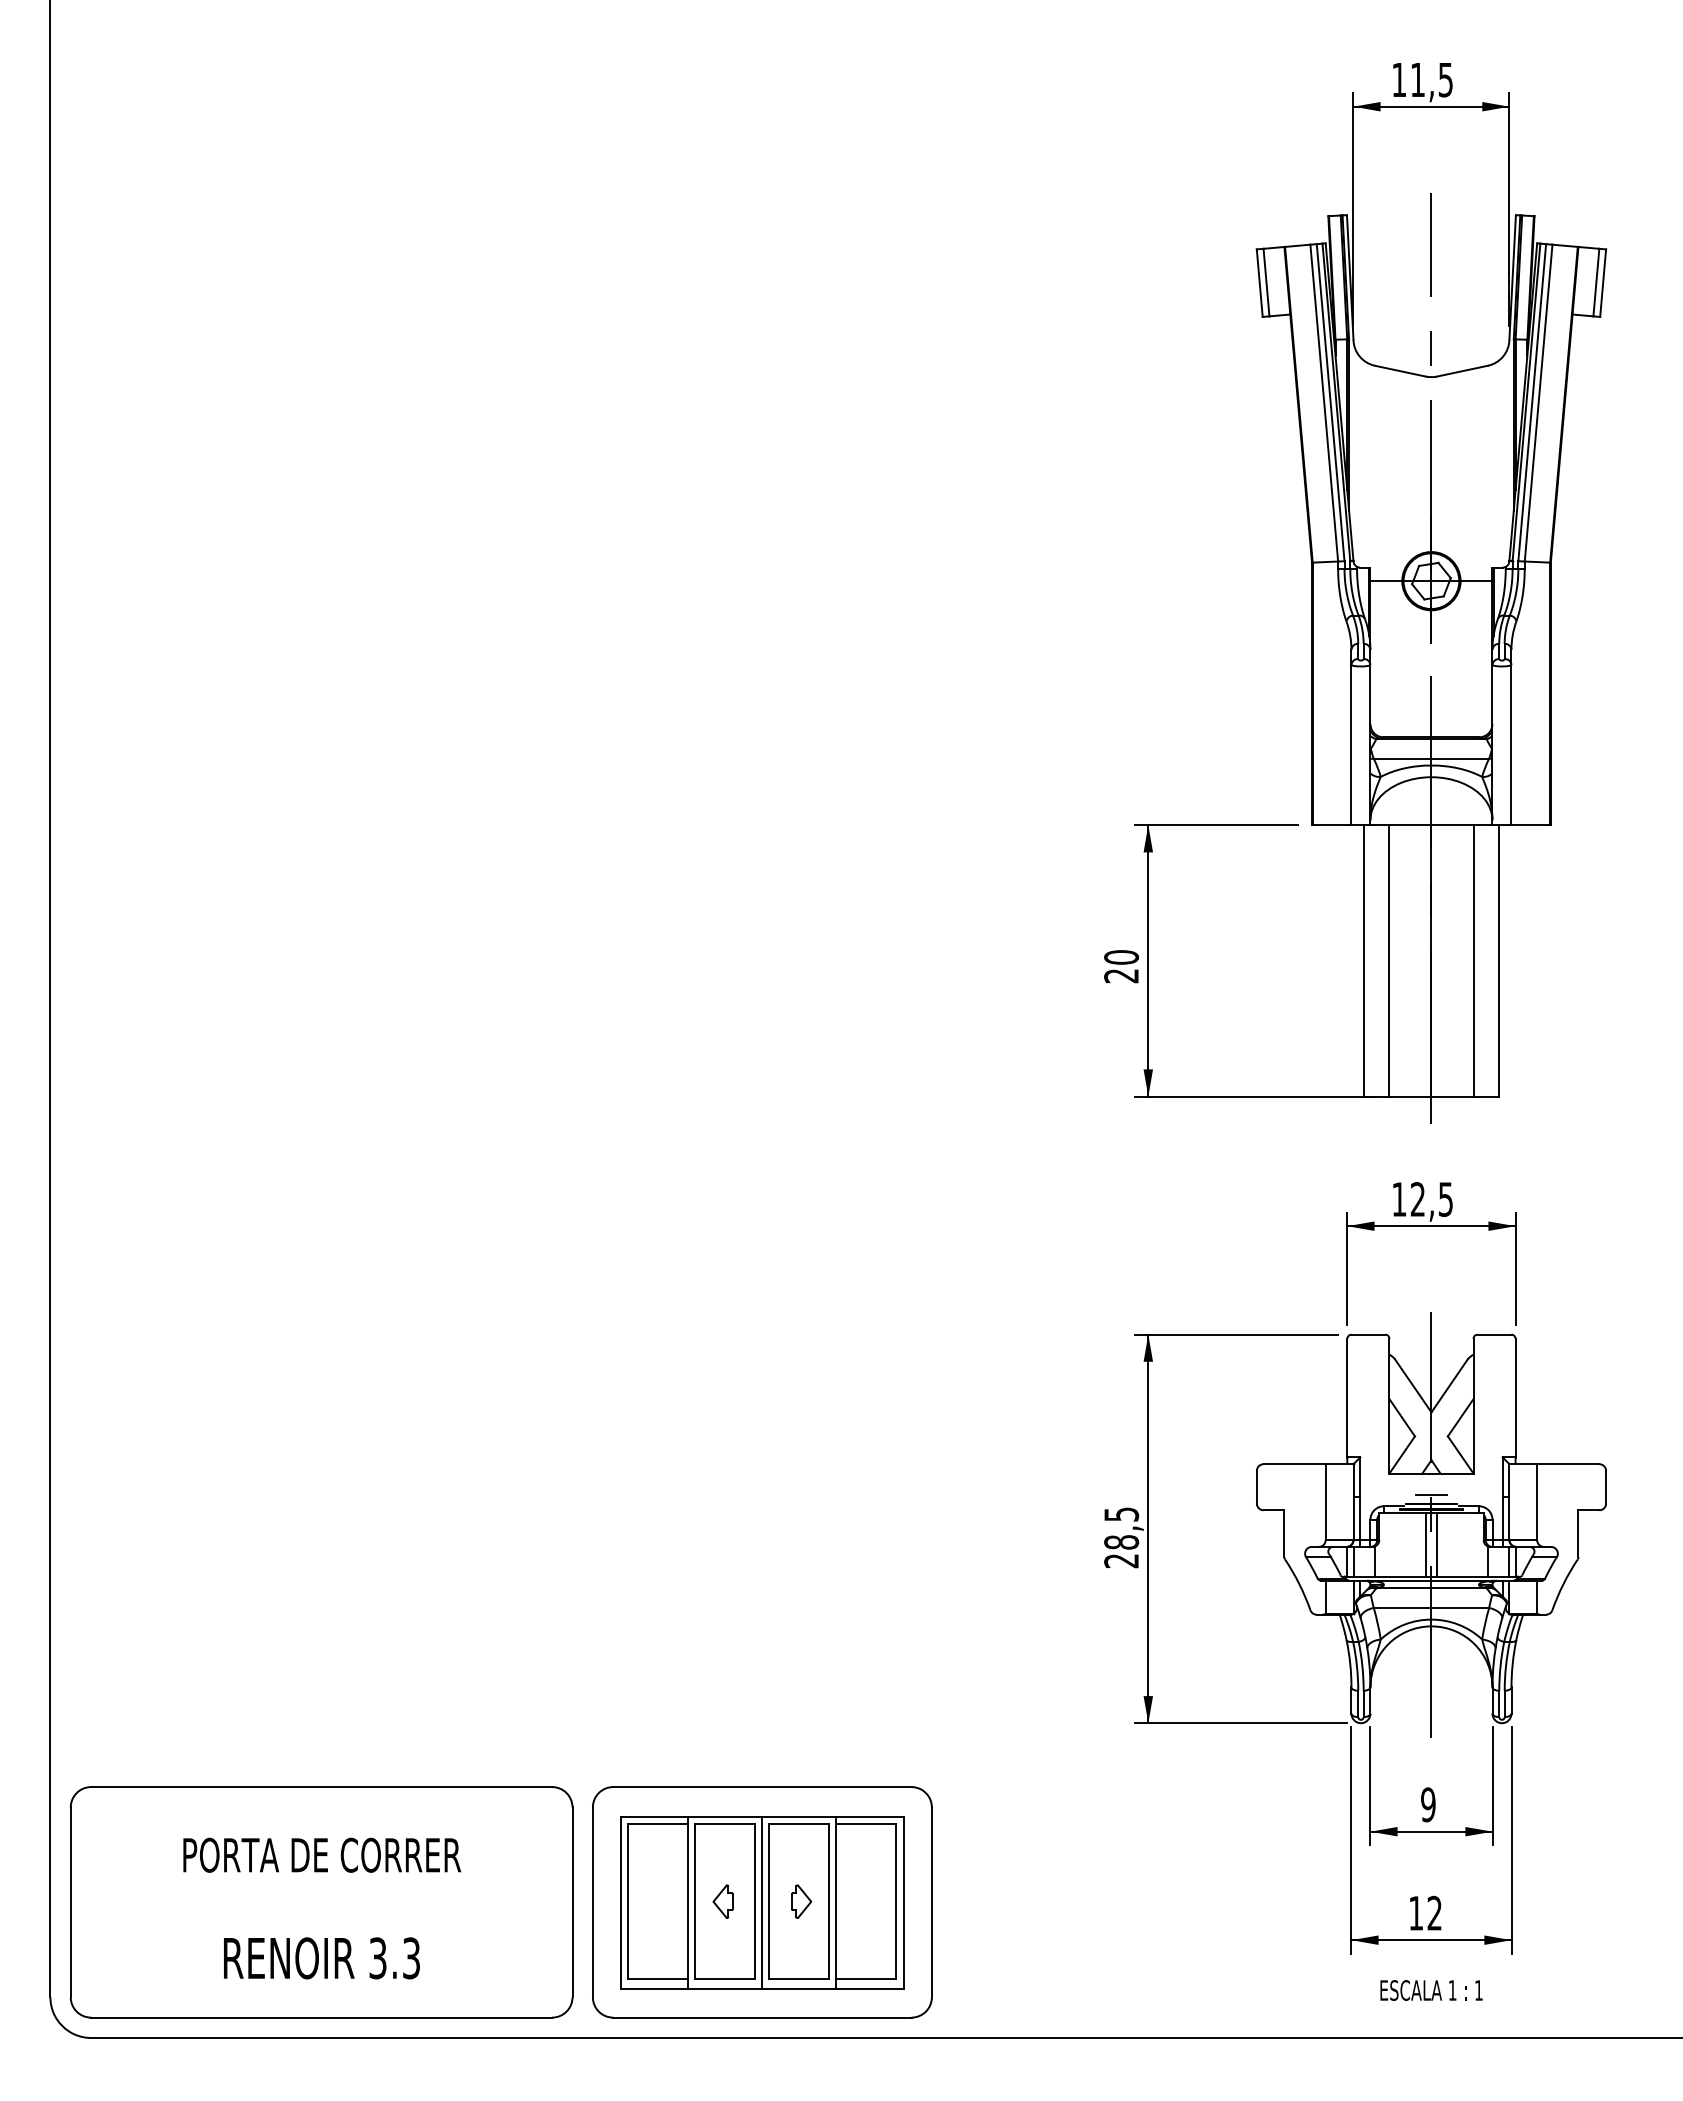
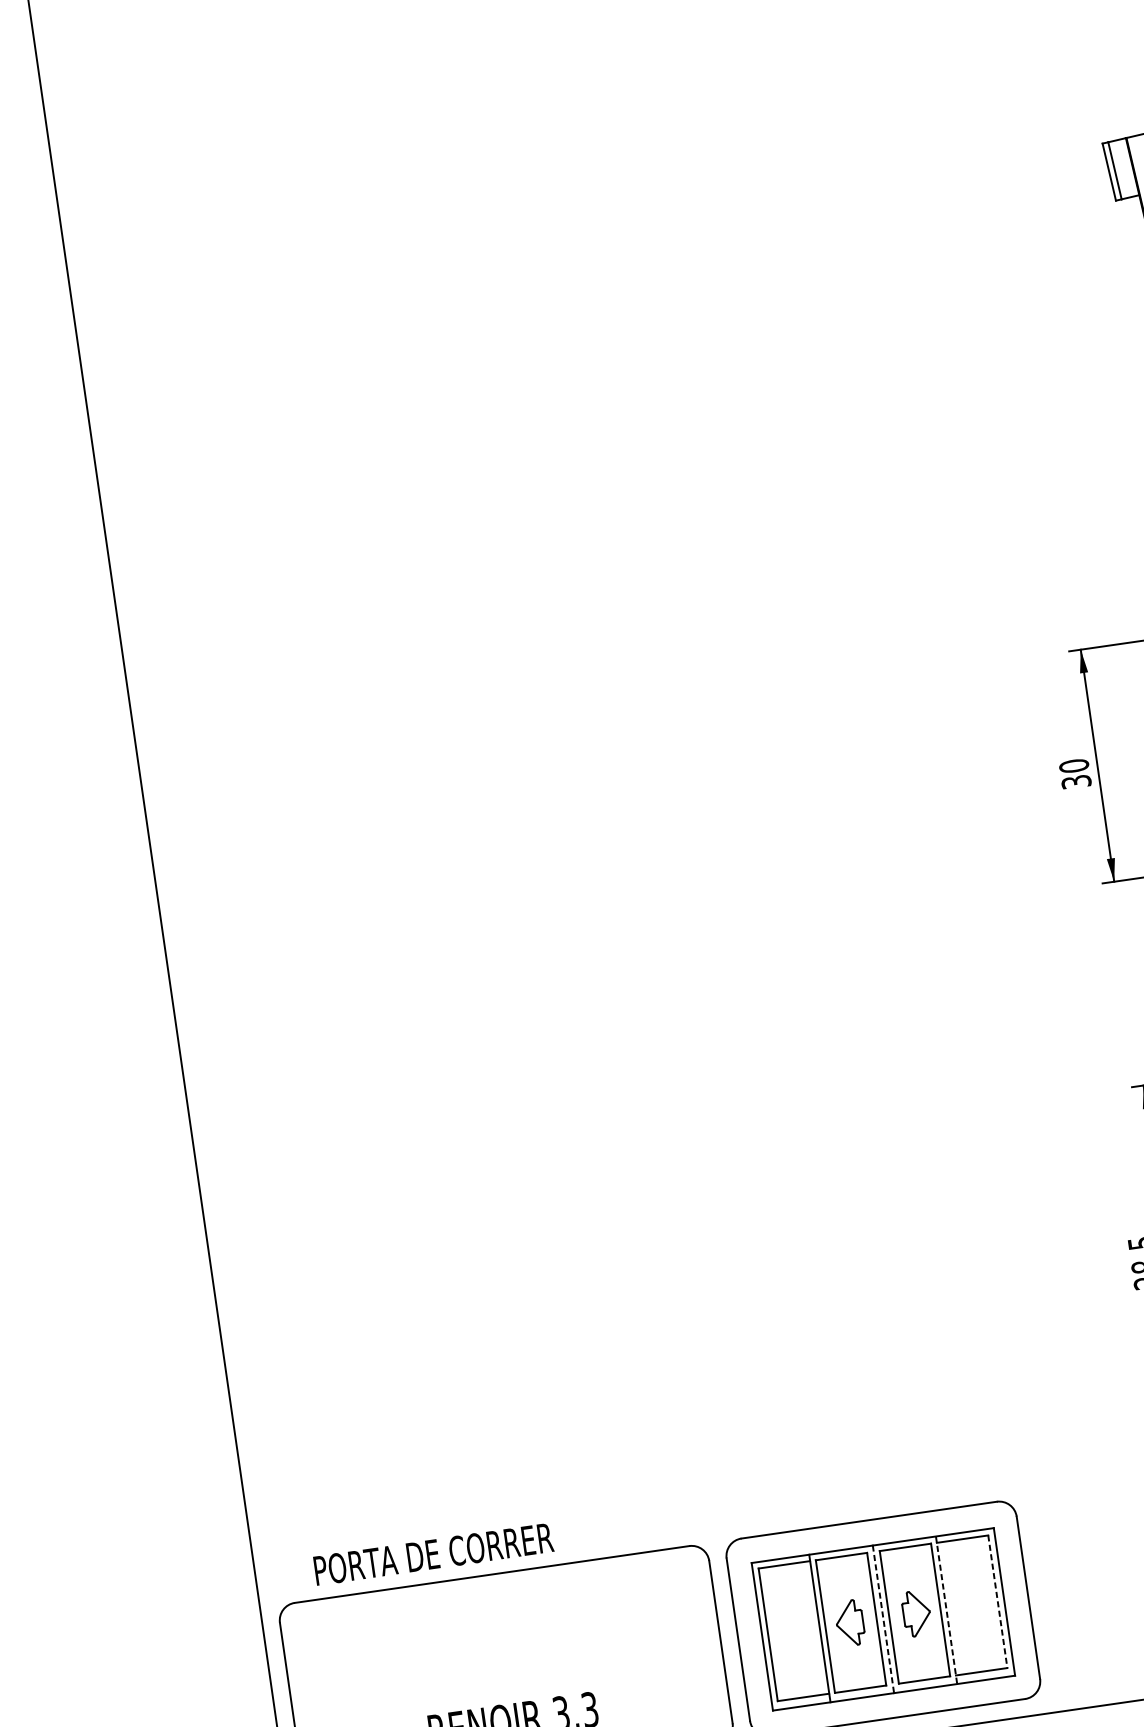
text: (1121, 976) -> (1076, 782), 20 -> 30
text: (322, 1854) -> (433, 1553), moved
part: (722, 1901) -> (849, 1622), size x1.6
part: (801, 1901) -> (916, 1613), size x1.6
line: (896, 1901) -> (998, 1601), solid -> dashed
line: (762, 1903) -> (883, 1619), solid -> dashed
line: (836, 1903) -> (946, 1610), solid -> dashed

